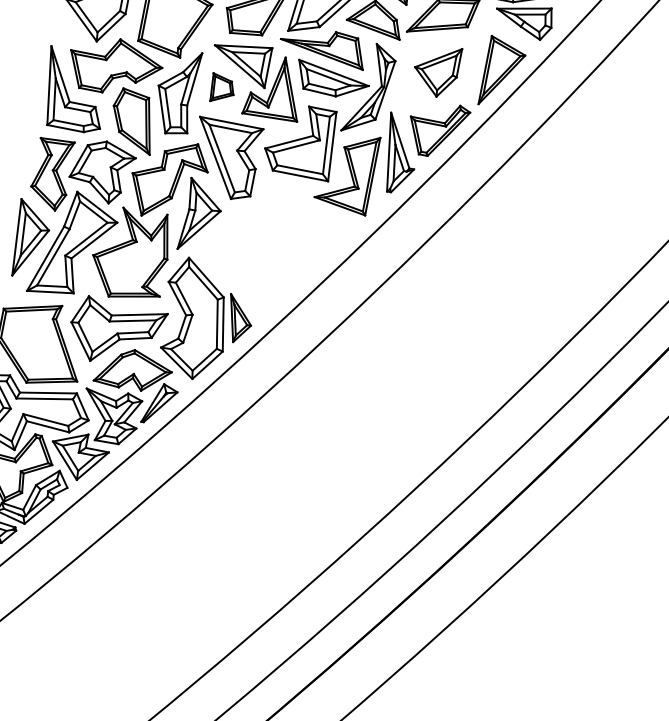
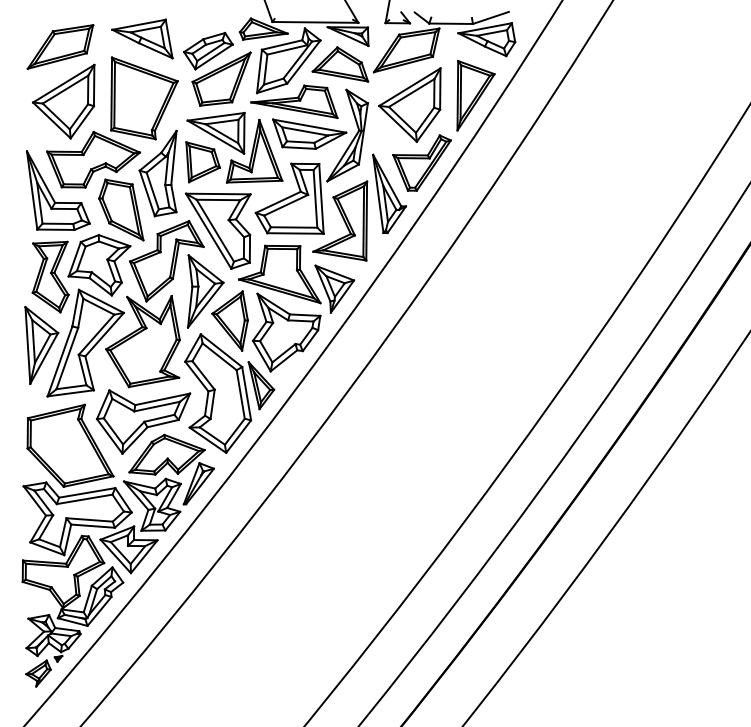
part: (436, 69) -> (409, 104), size x1.43
part: (221, 89) -> (202, 162), size x1.43
part: (275, 247) -> (283, 308), added

